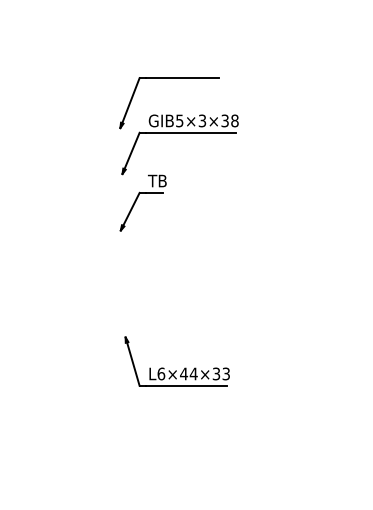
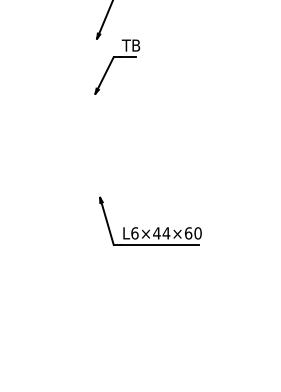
text: (221, 373) -> (193, 232), L6×44×33 -> L6×44×60

